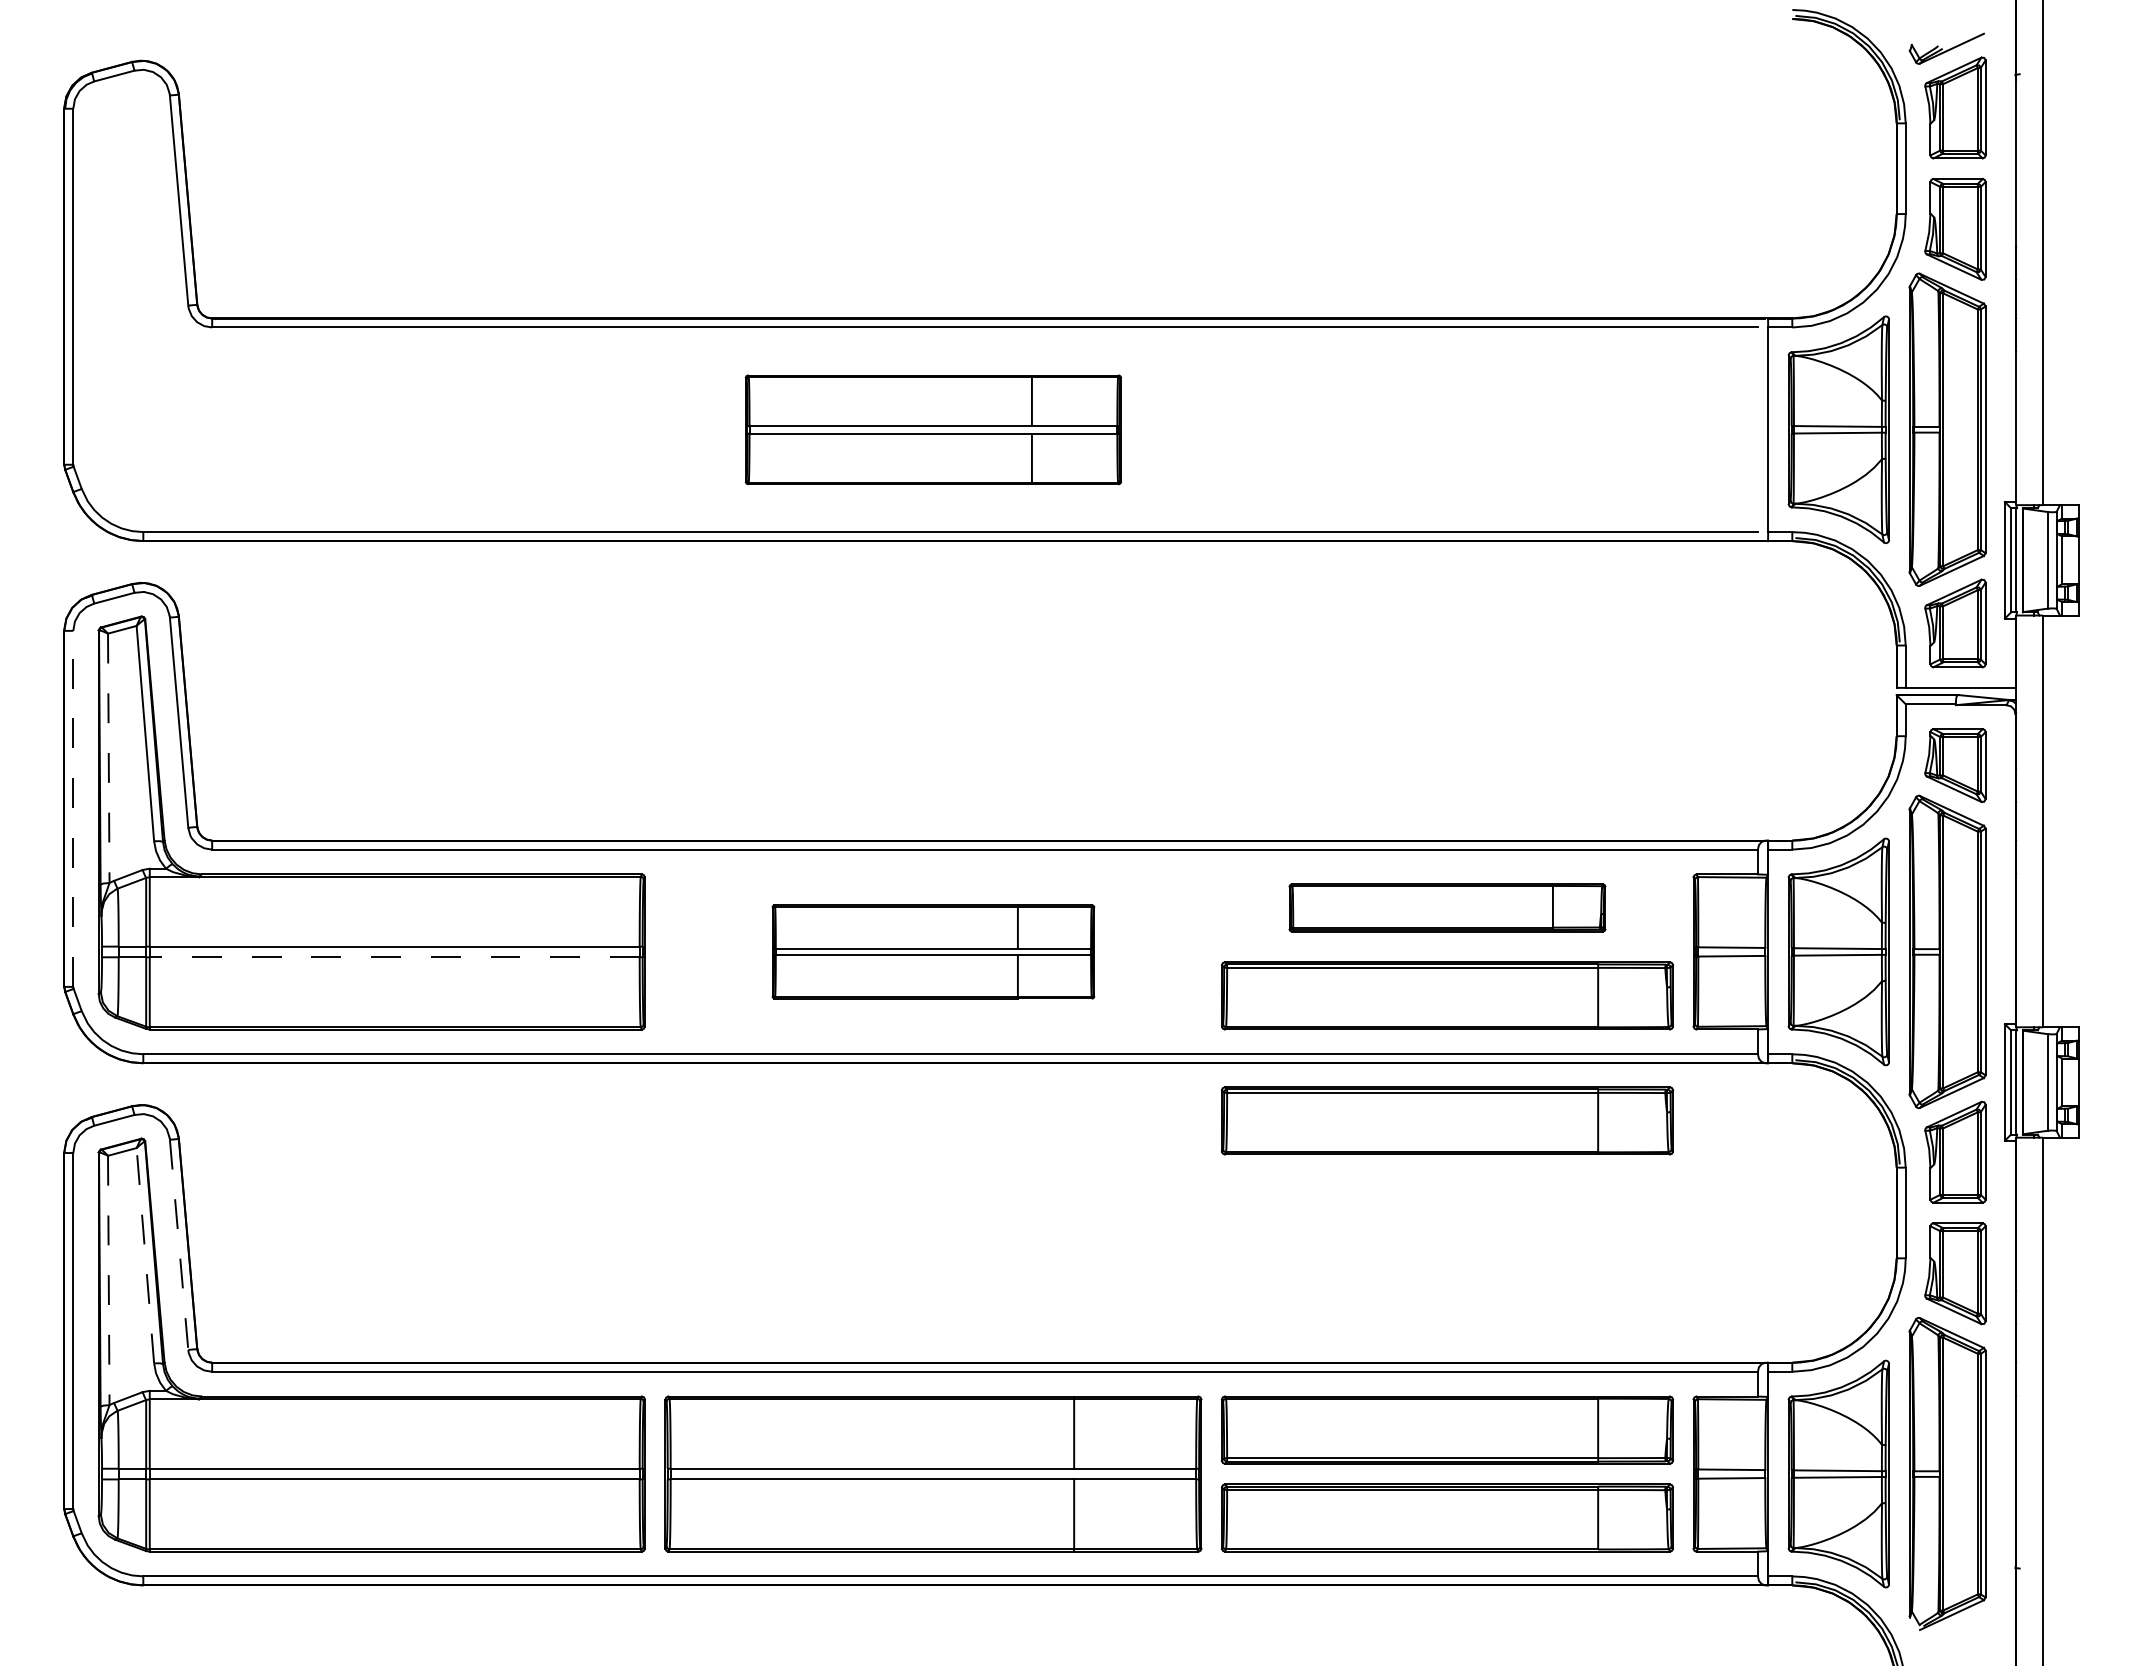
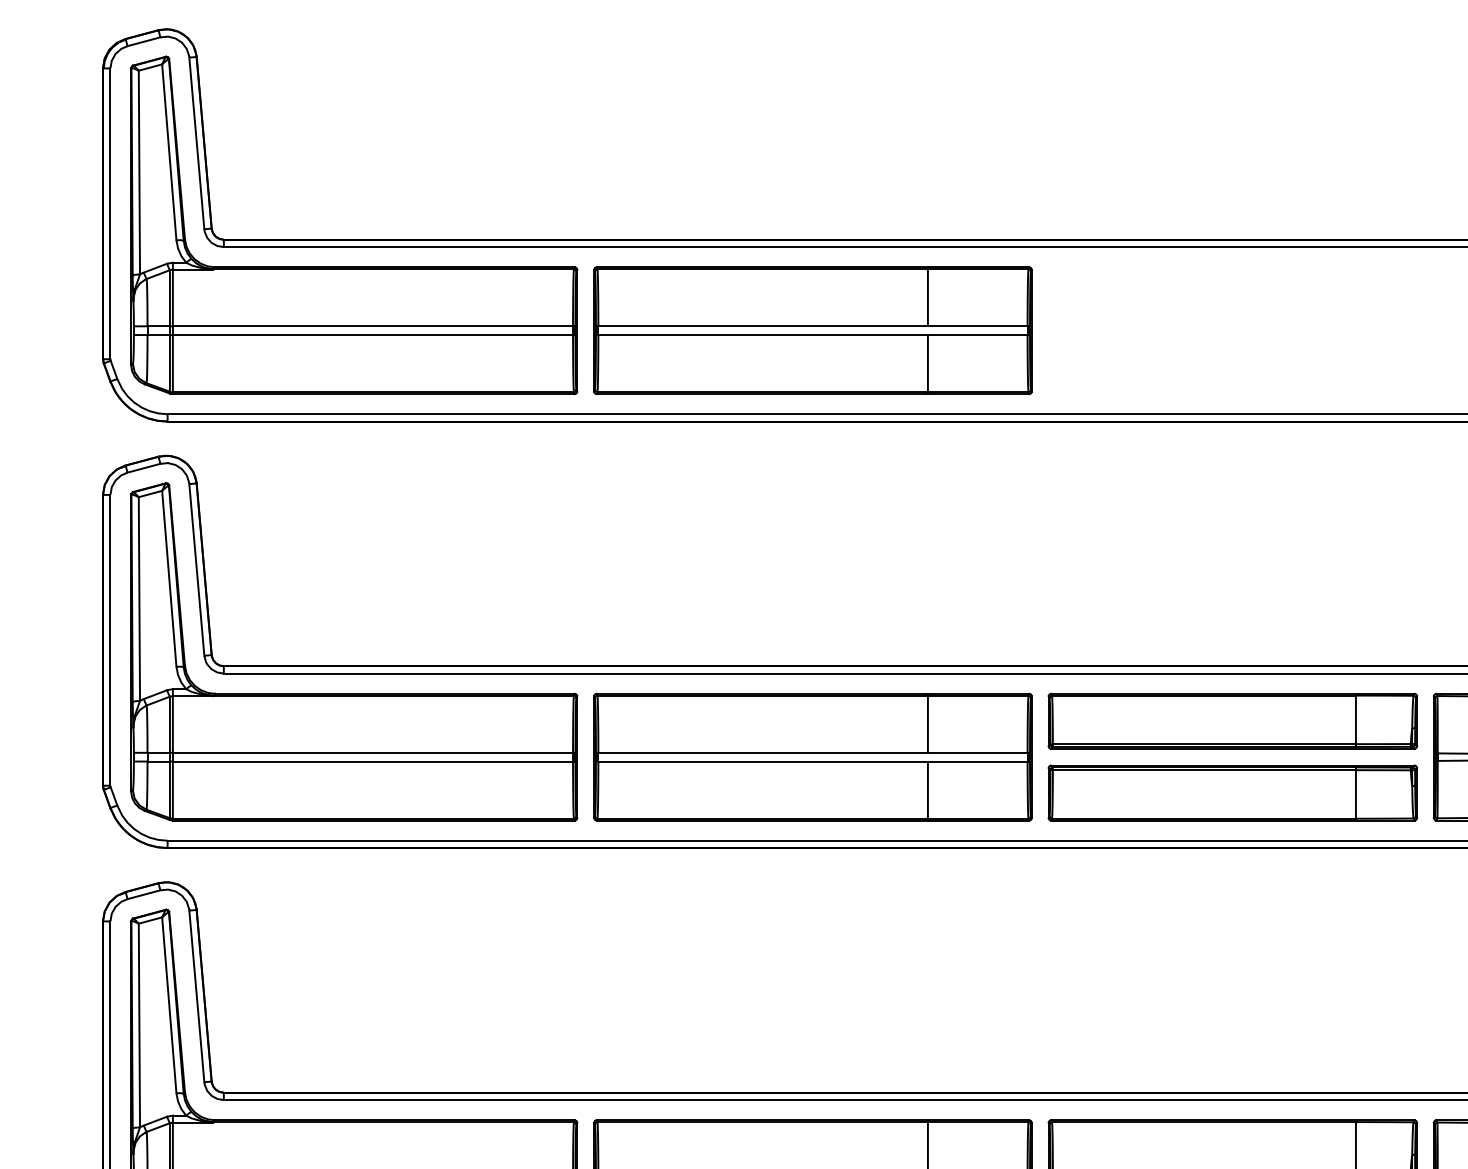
part: (371, 351) -> (354, 266), added
part: (933, 429) -> (813, 330), size x1.43
line: (108, 758) -> (139, 599), dashed -> solid
line: (73, 808) -> (110, 640), dashed -> solid
part: (1447, 907) -> (1232, 720), size x1.43
part: (933, 951) -> (813, 756), size x1.67
line: (394, 957) -> (372, 761), dashed -> solid
part: (1447, 1120) -> (1232, 894), removed
line: (179, 1245) -> (197, 996), dashed -> solid
line: (145, 1255) -> (169, 1005), dashed -> solid
line: (108, 1280) -> (139, 1025), dashed -> solid

